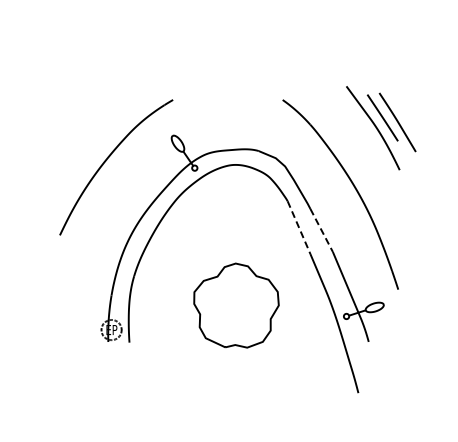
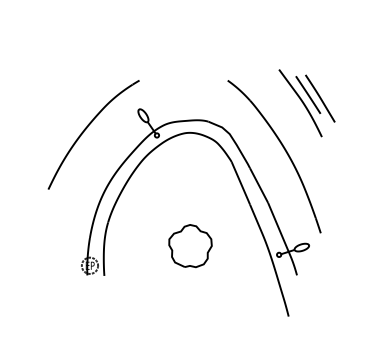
line: (299, 228) -> (241, 184), dashed -> solid
line: (321, 230) -> (258, 185), dashed -> solid
part: (236, 305) -> (190, 246), size x0.62

